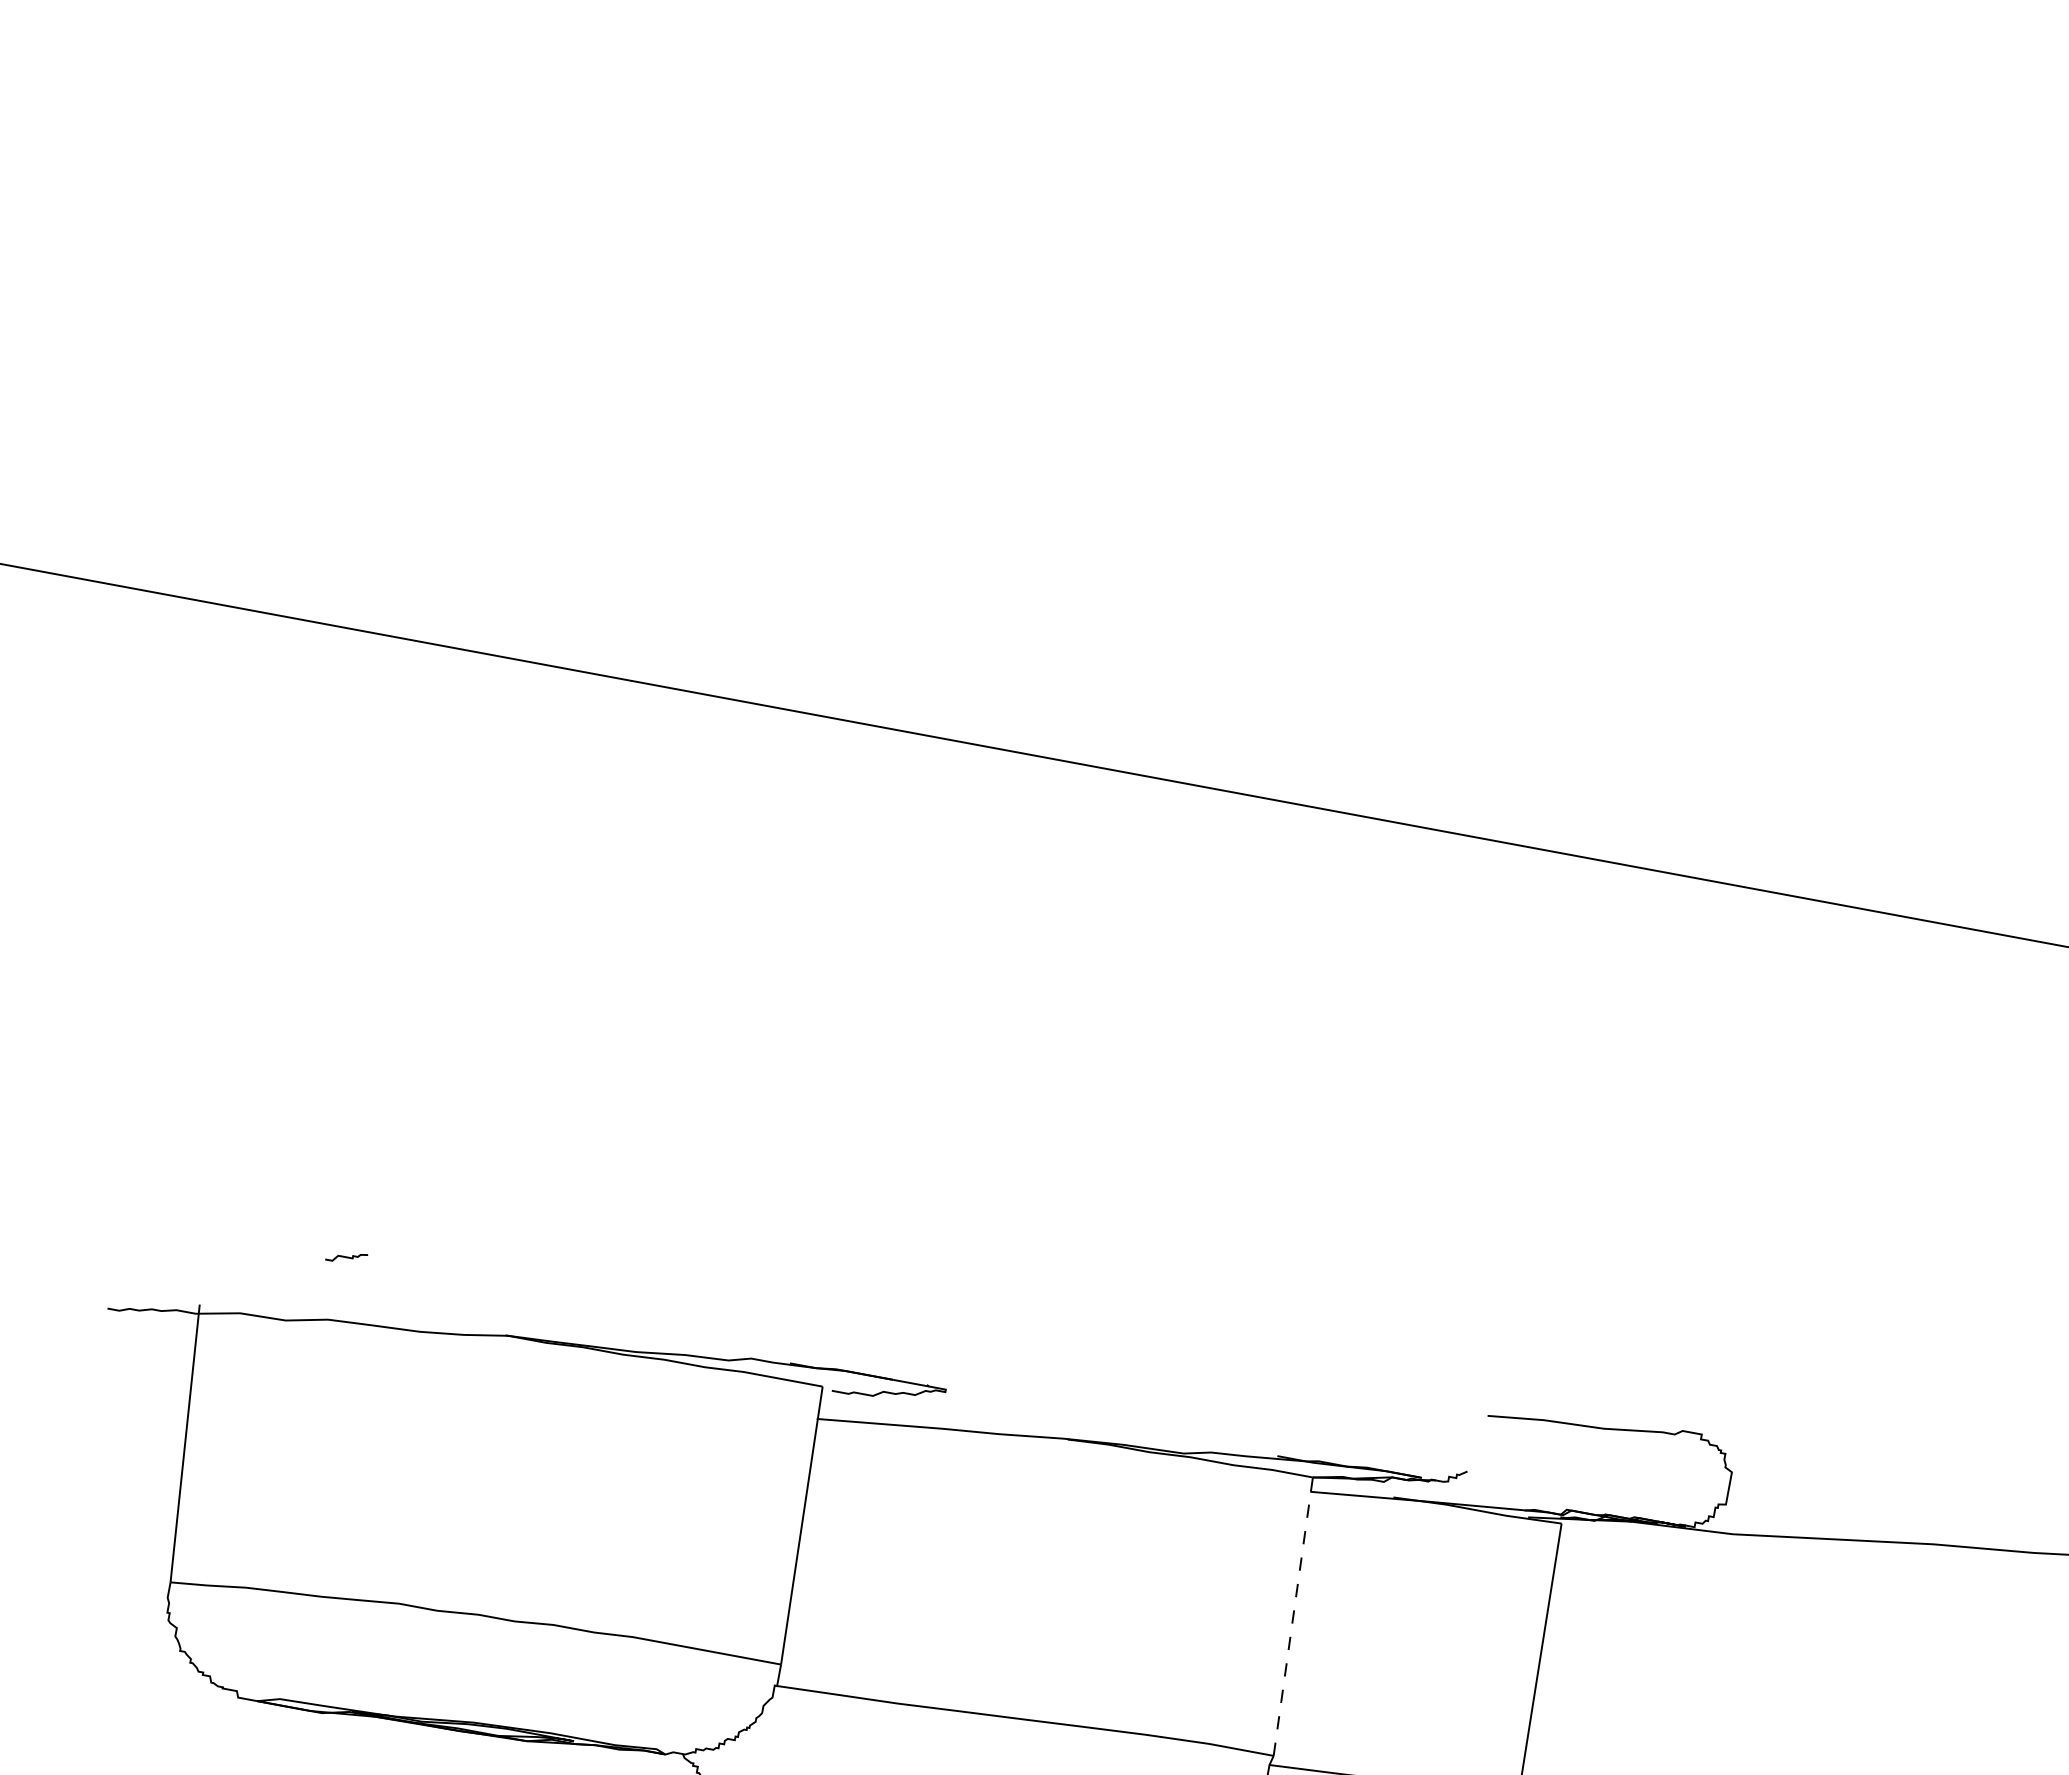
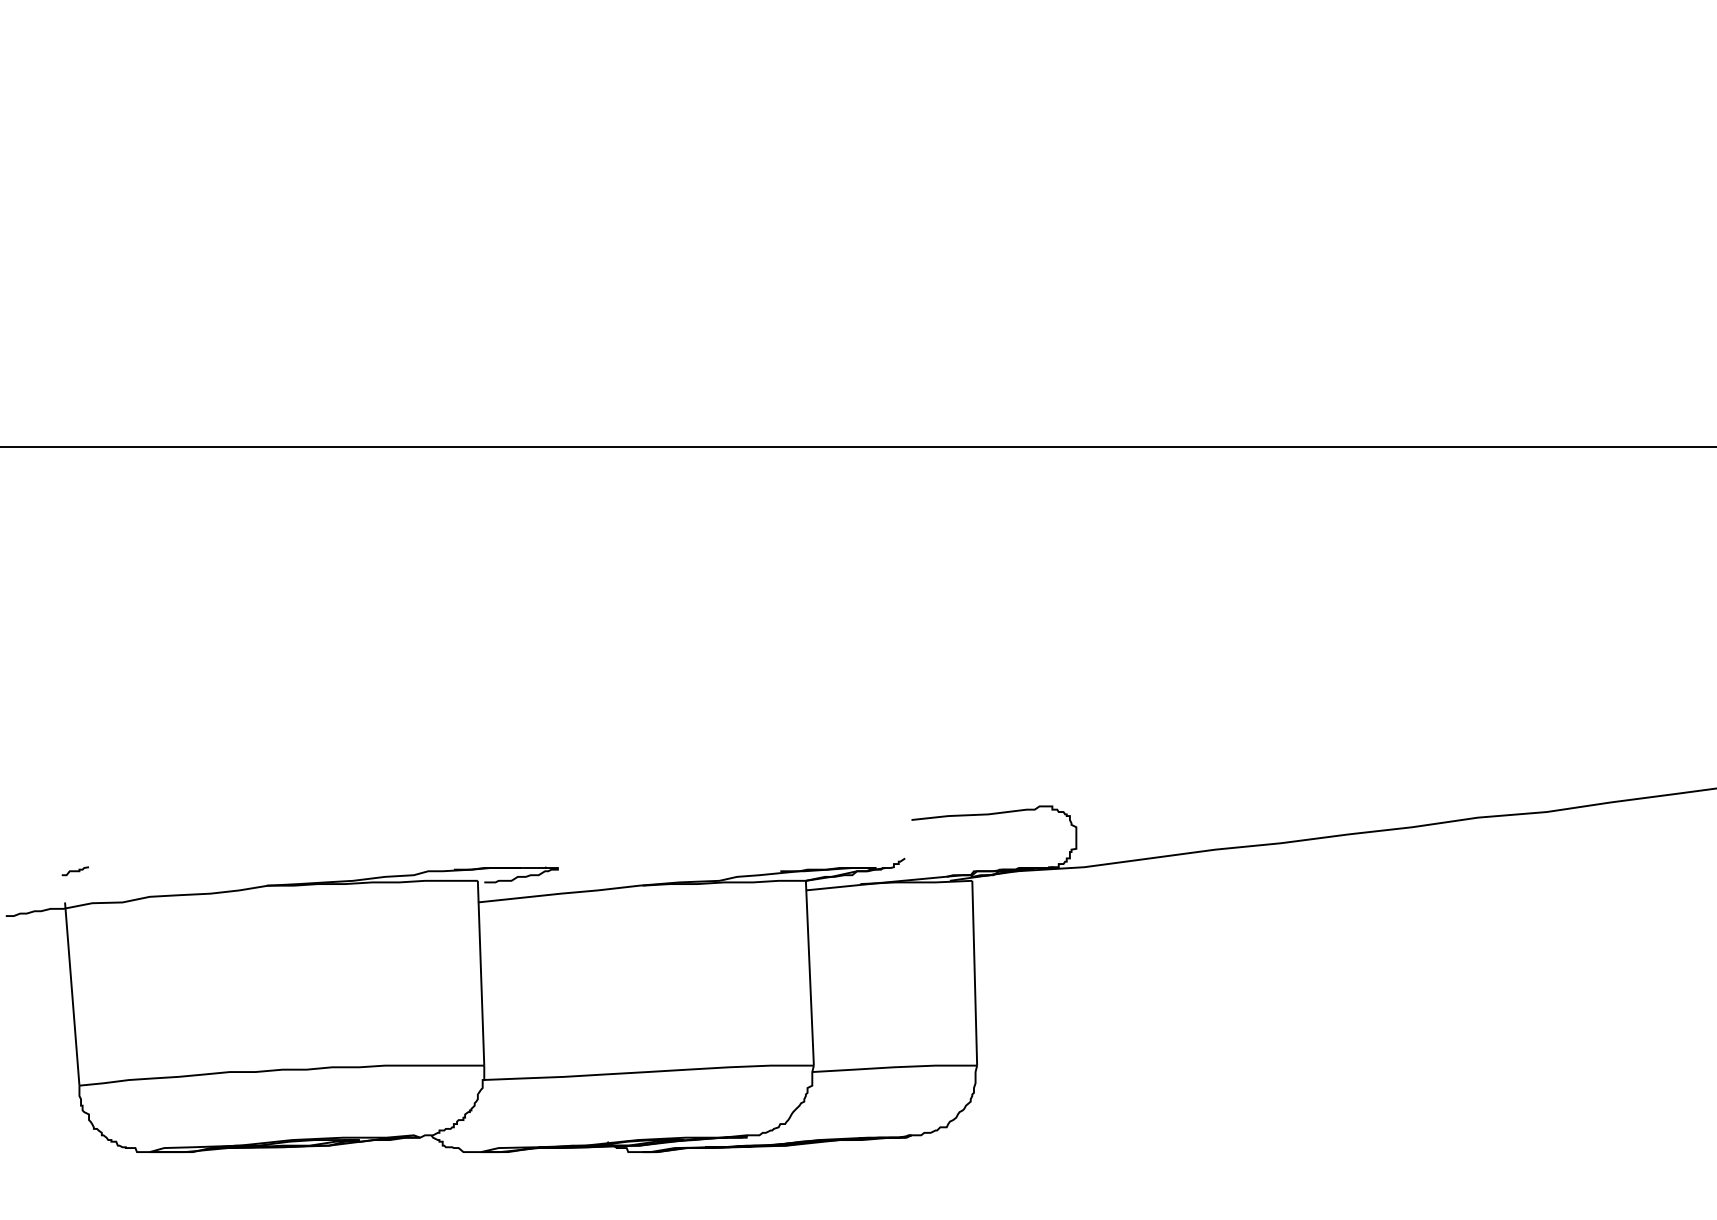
curve: (345, 1257) -> (74, 871), moved
line: (1292, 1615) -> (809, 972), dashed -> solid

